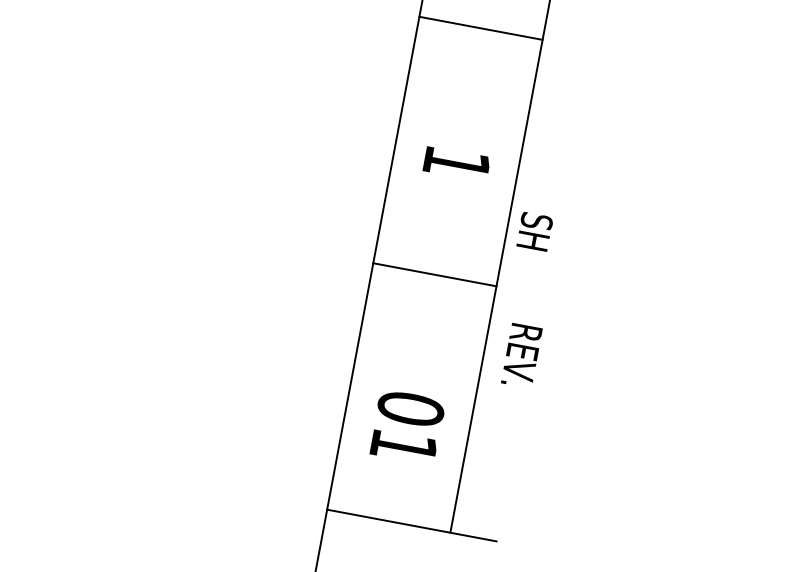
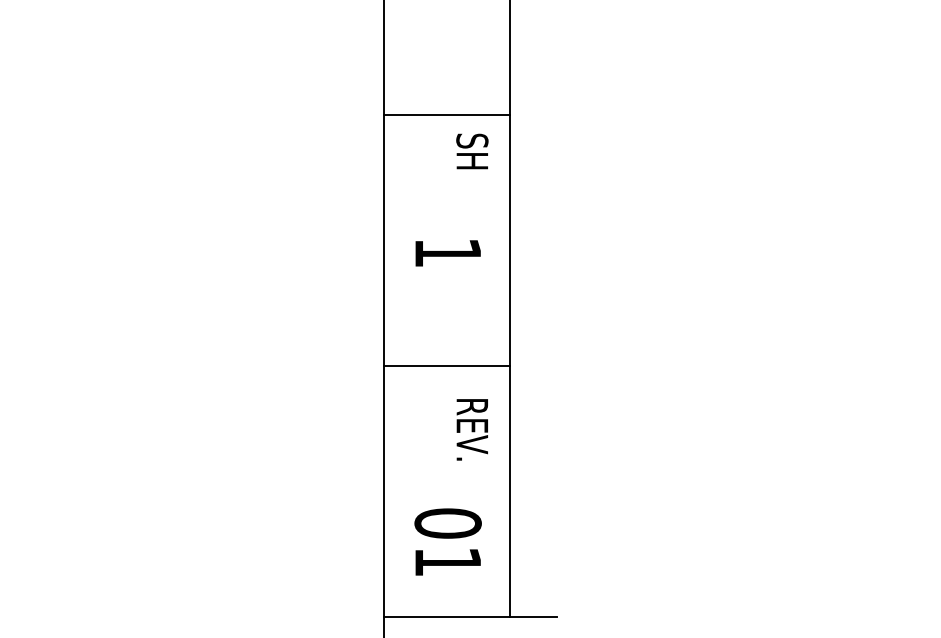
text: (535, 231) -> (472, 151), moved
text: (521, 355) -> (471, 429), moved
text: (407, 426) -> (447, 541), moved

